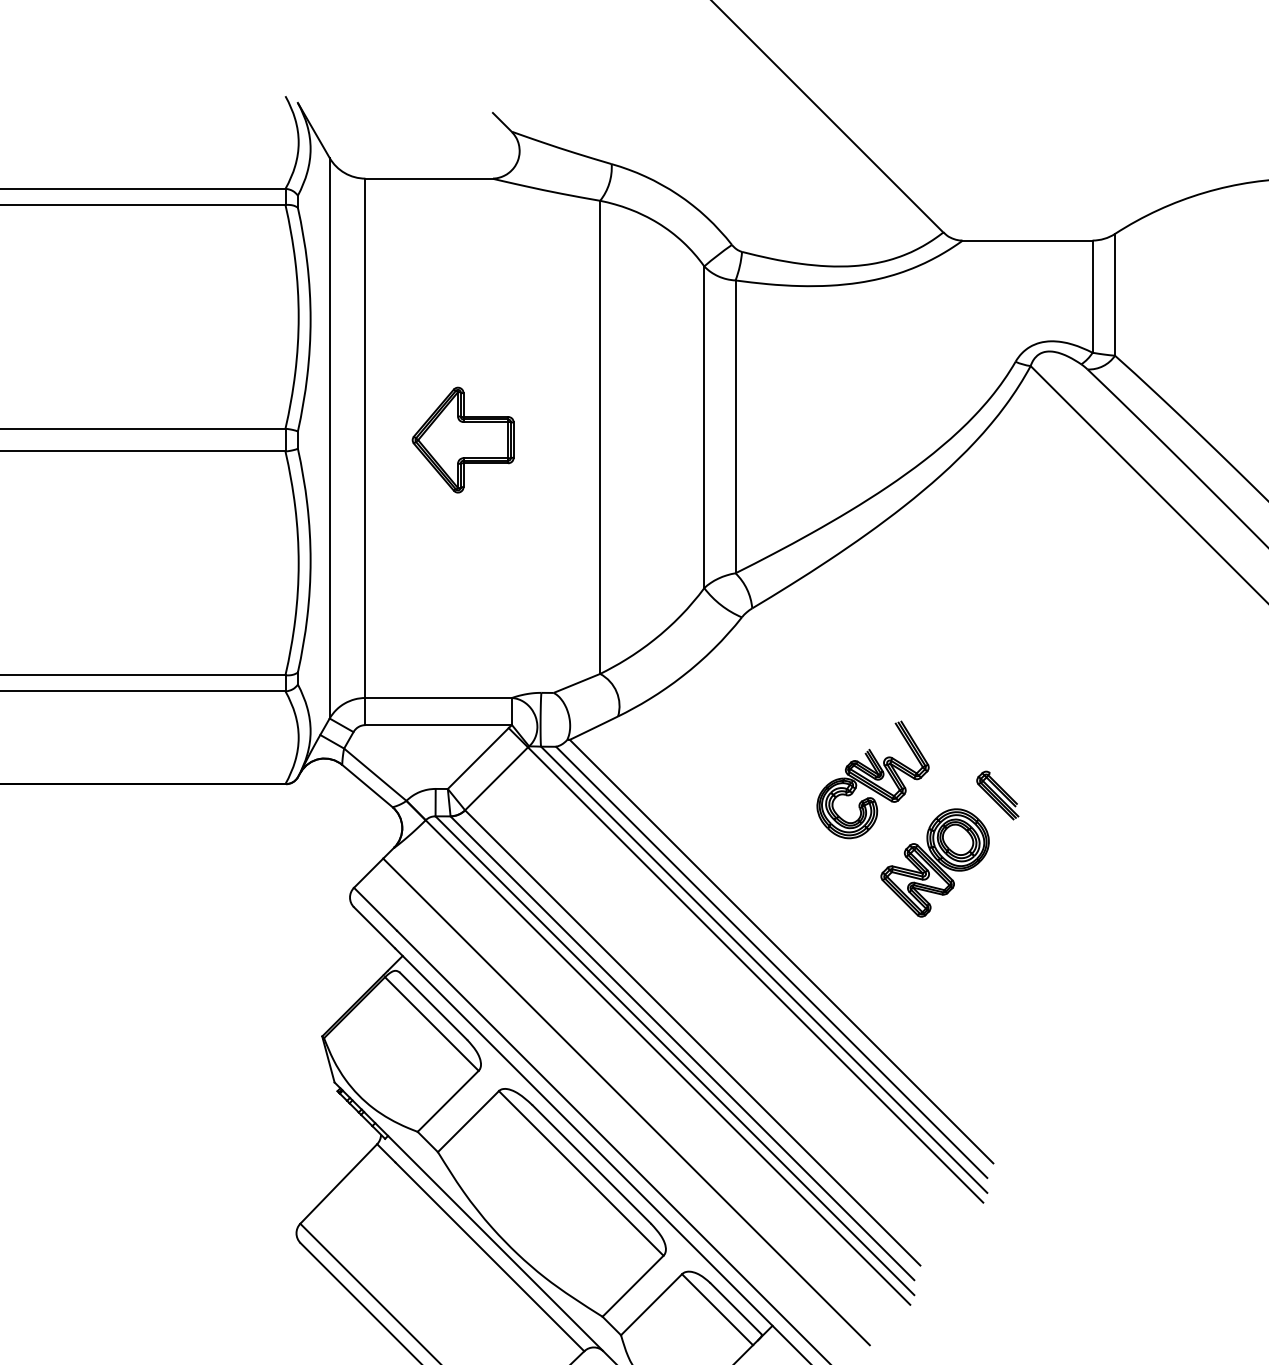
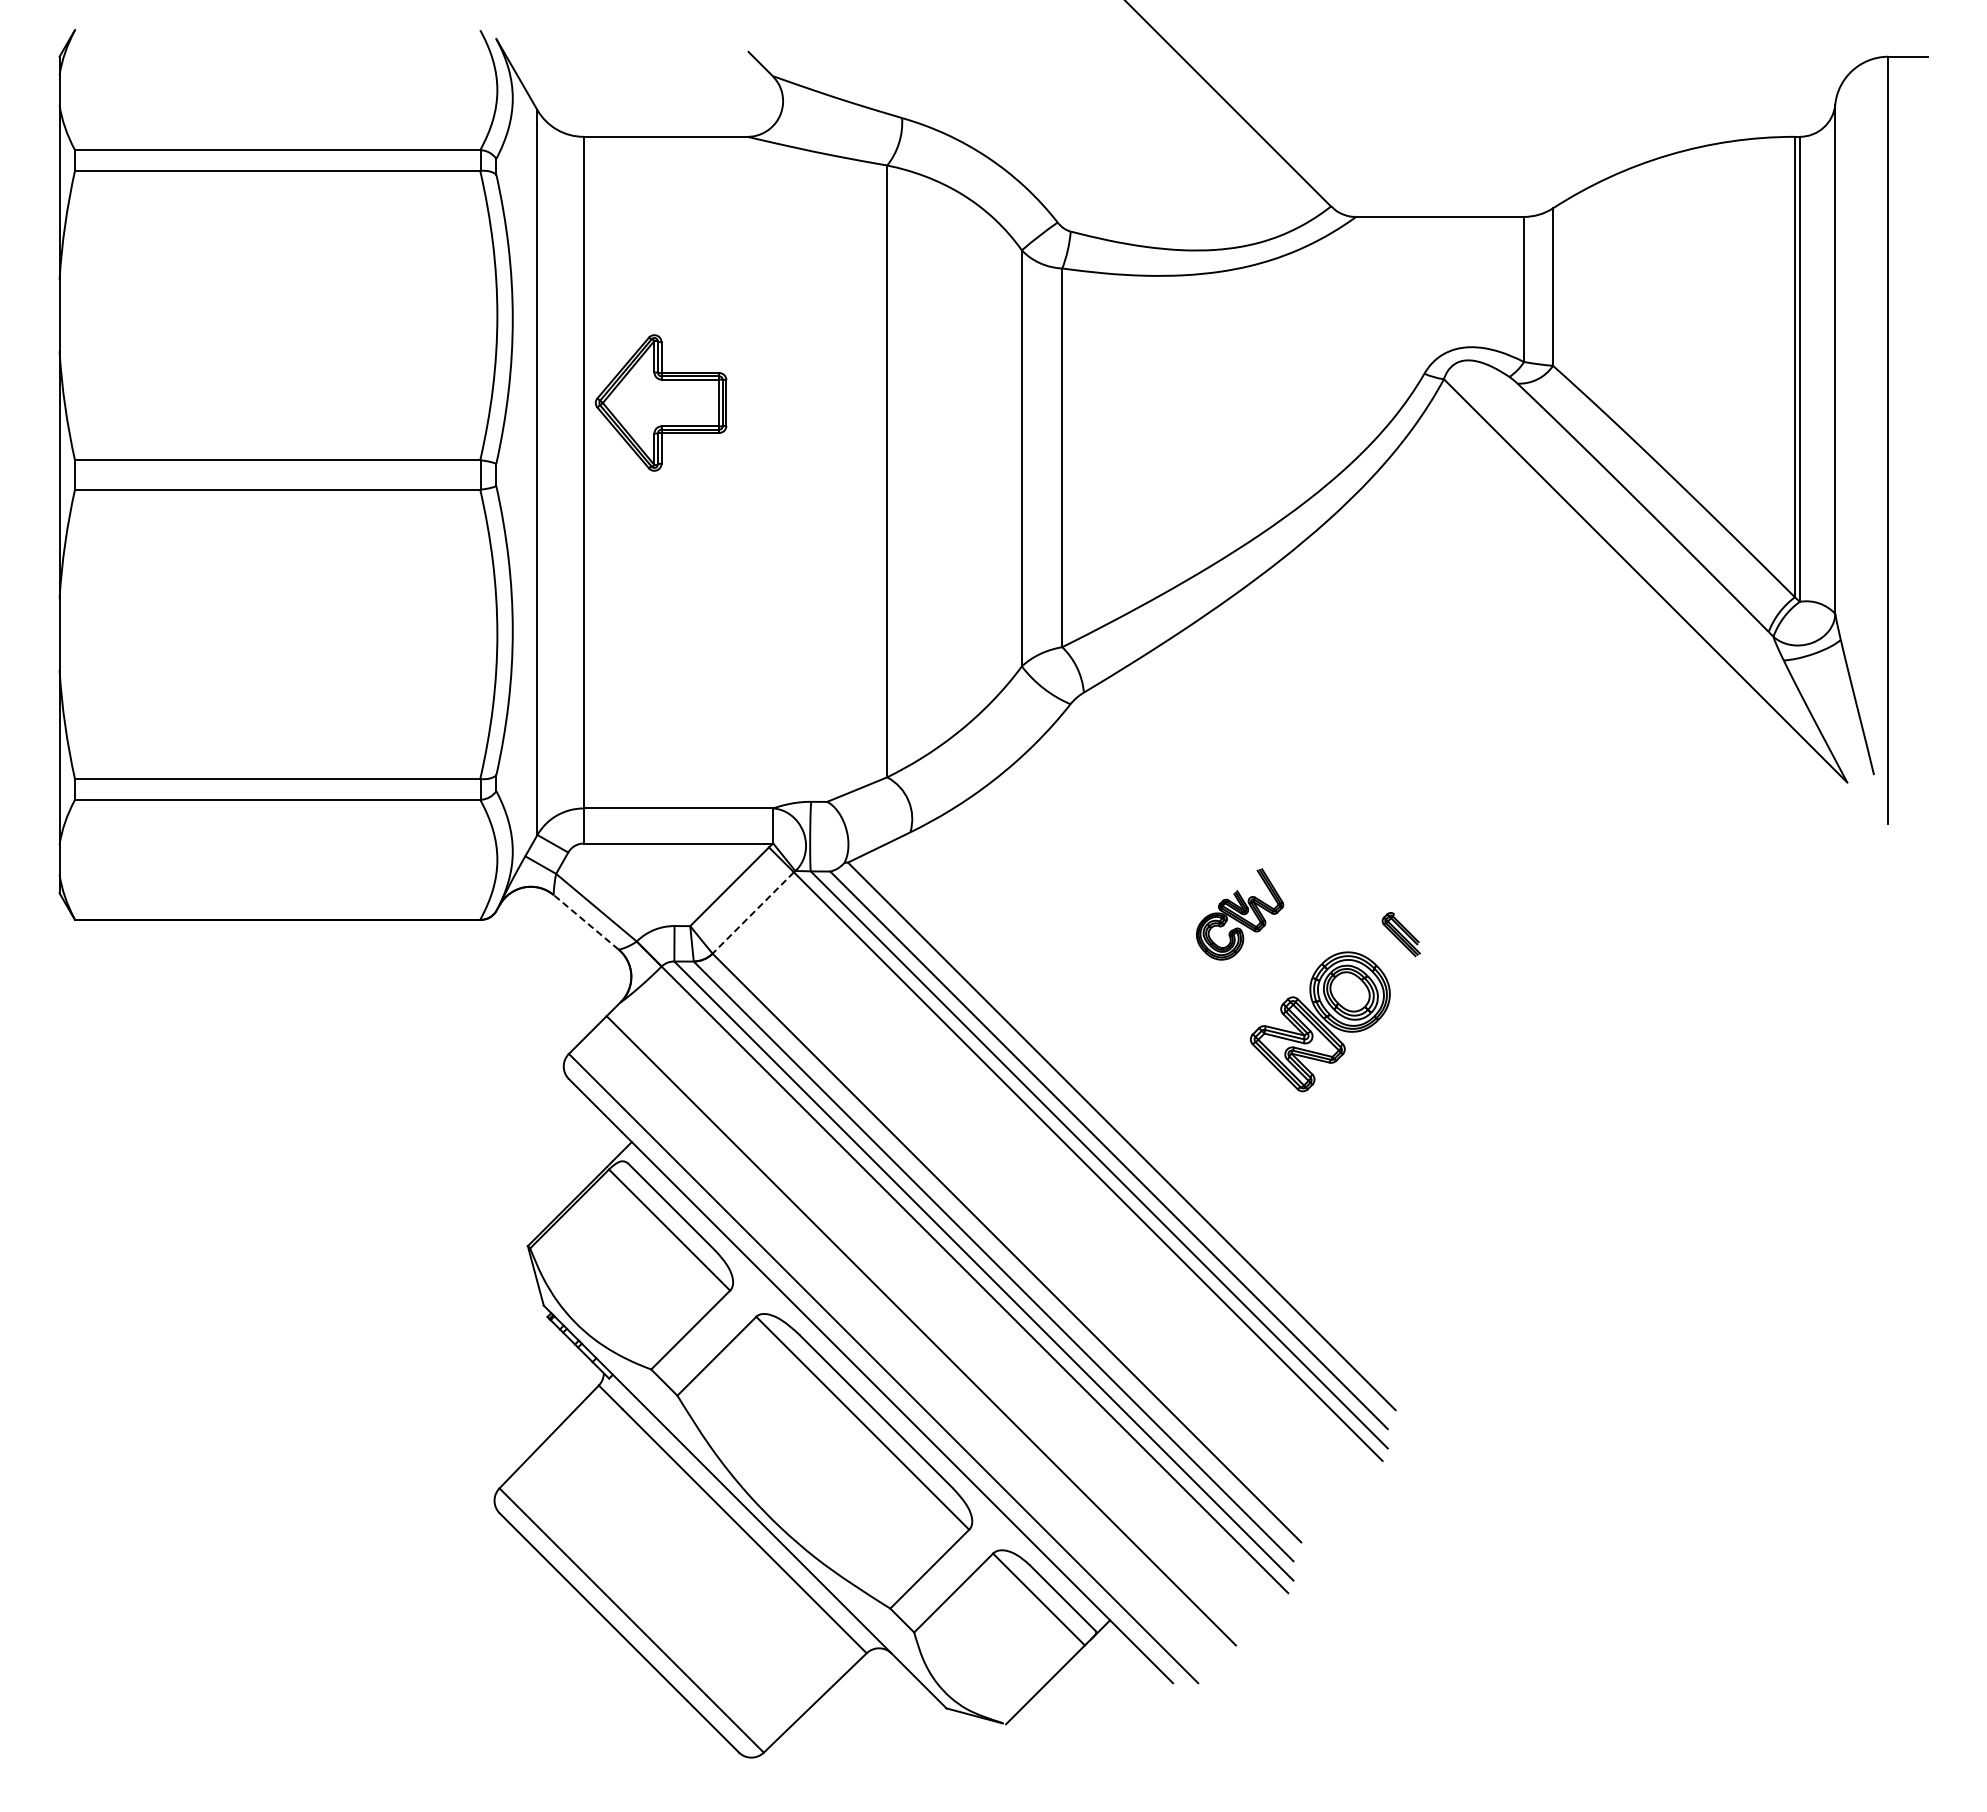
part: (462, 439) -> (660, 402), moved
line: (496, 779) -> (753, 913), solid -> dashed
part: (872, 779) -> (1239, 914), size x0.6
line: (366, 786) -> (585, 922), solid -> dashed
part: (997, 795) -> (1400, 934), size x0.7

